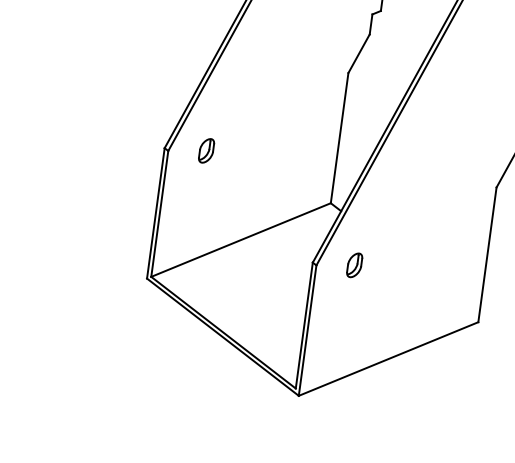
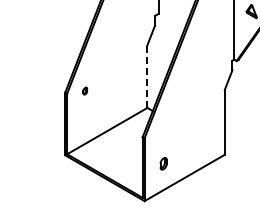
line: (339, 137) -> (147, 76), solid -> dashed
part: (207, 149) -> (85, 90), size x0.6
part: (354, 264) -> (163, 163), moved

